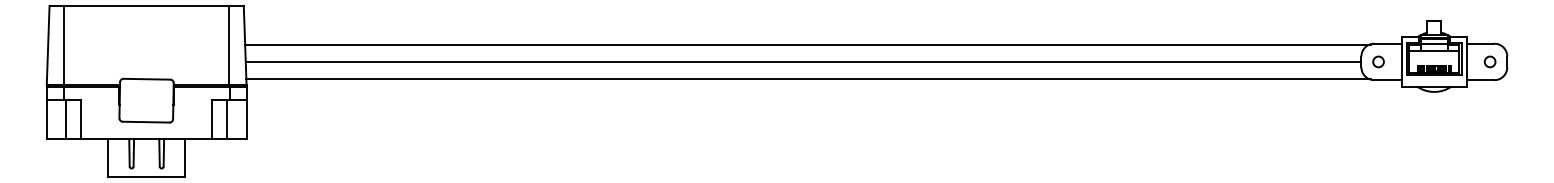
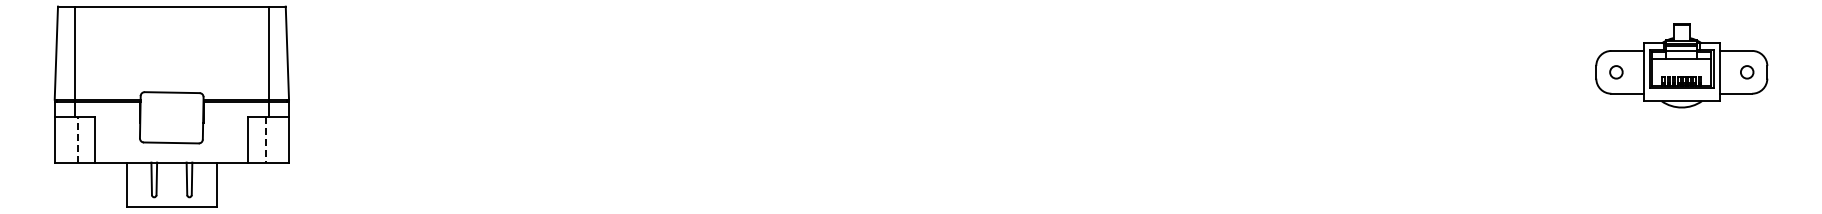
line: (808, 45) -> (947, 52), removed
line: (803, 62) -> (942, 72), removed
line: (808, 79) -> (947, 92), removed
line: (66, 119) -> (77, 139), solid -> dashed
line: (226, 119) -> (265, 139), solid -> dashed

